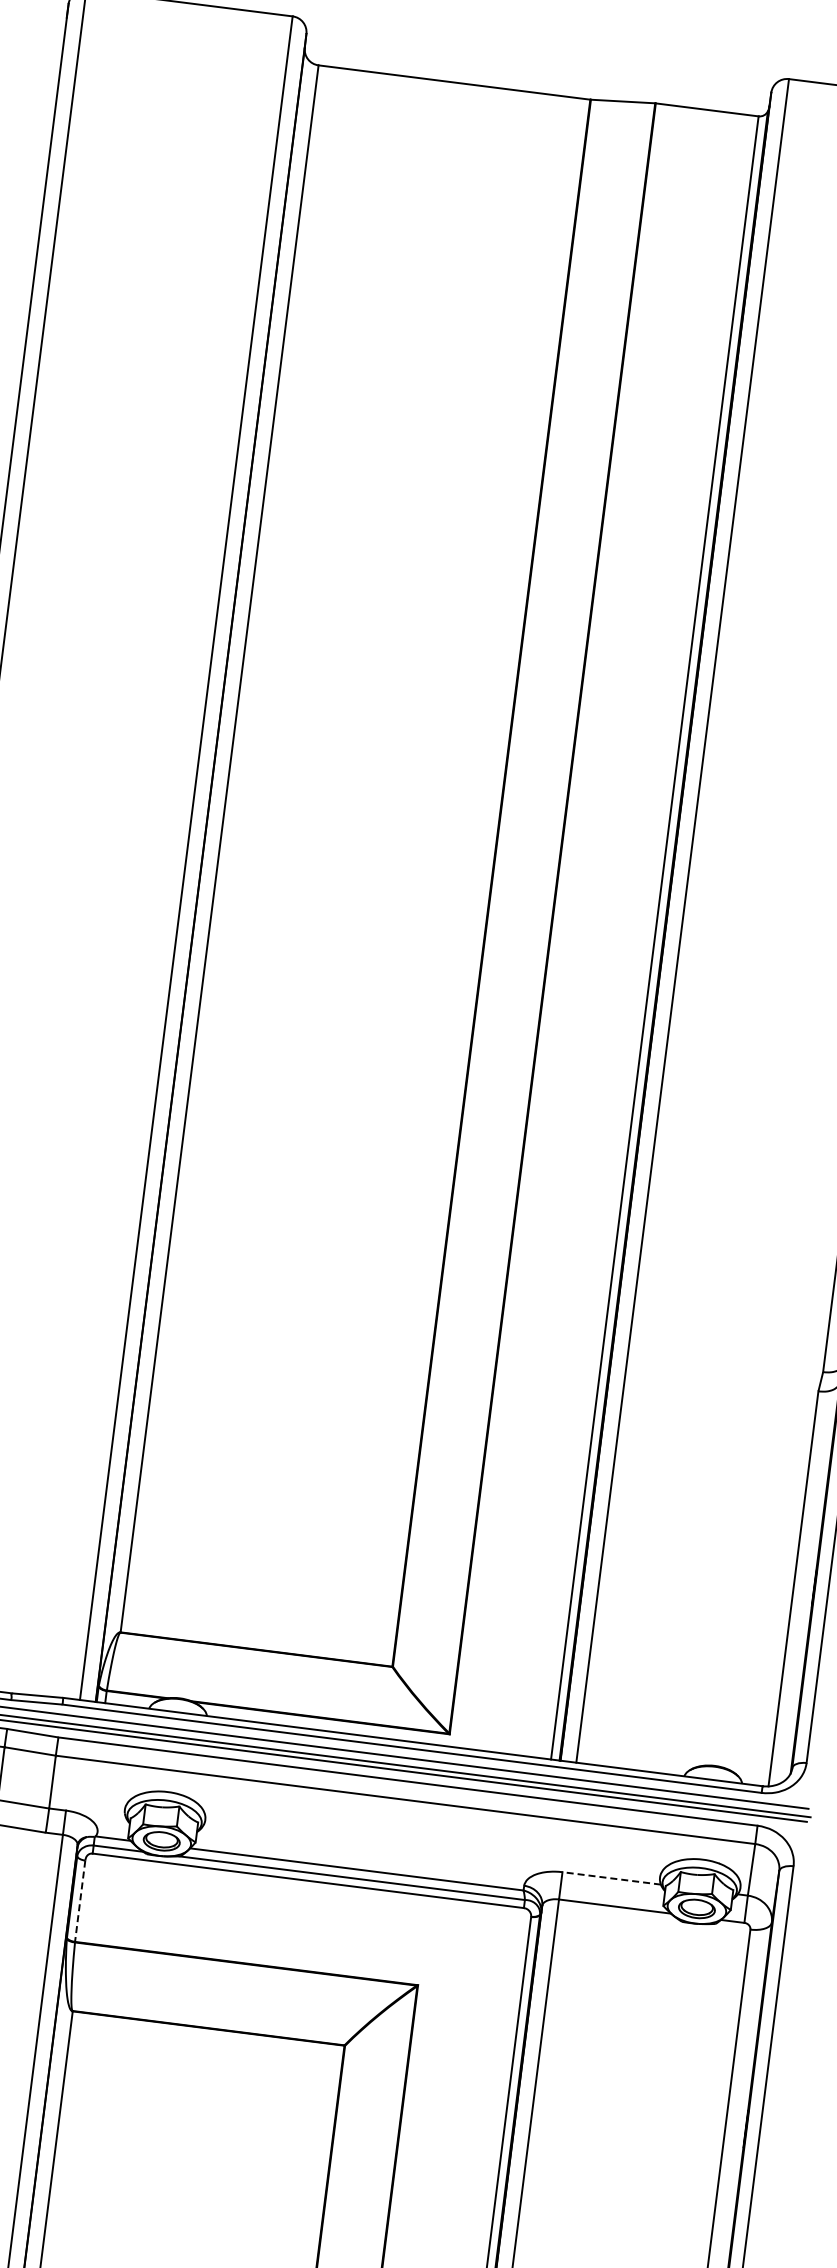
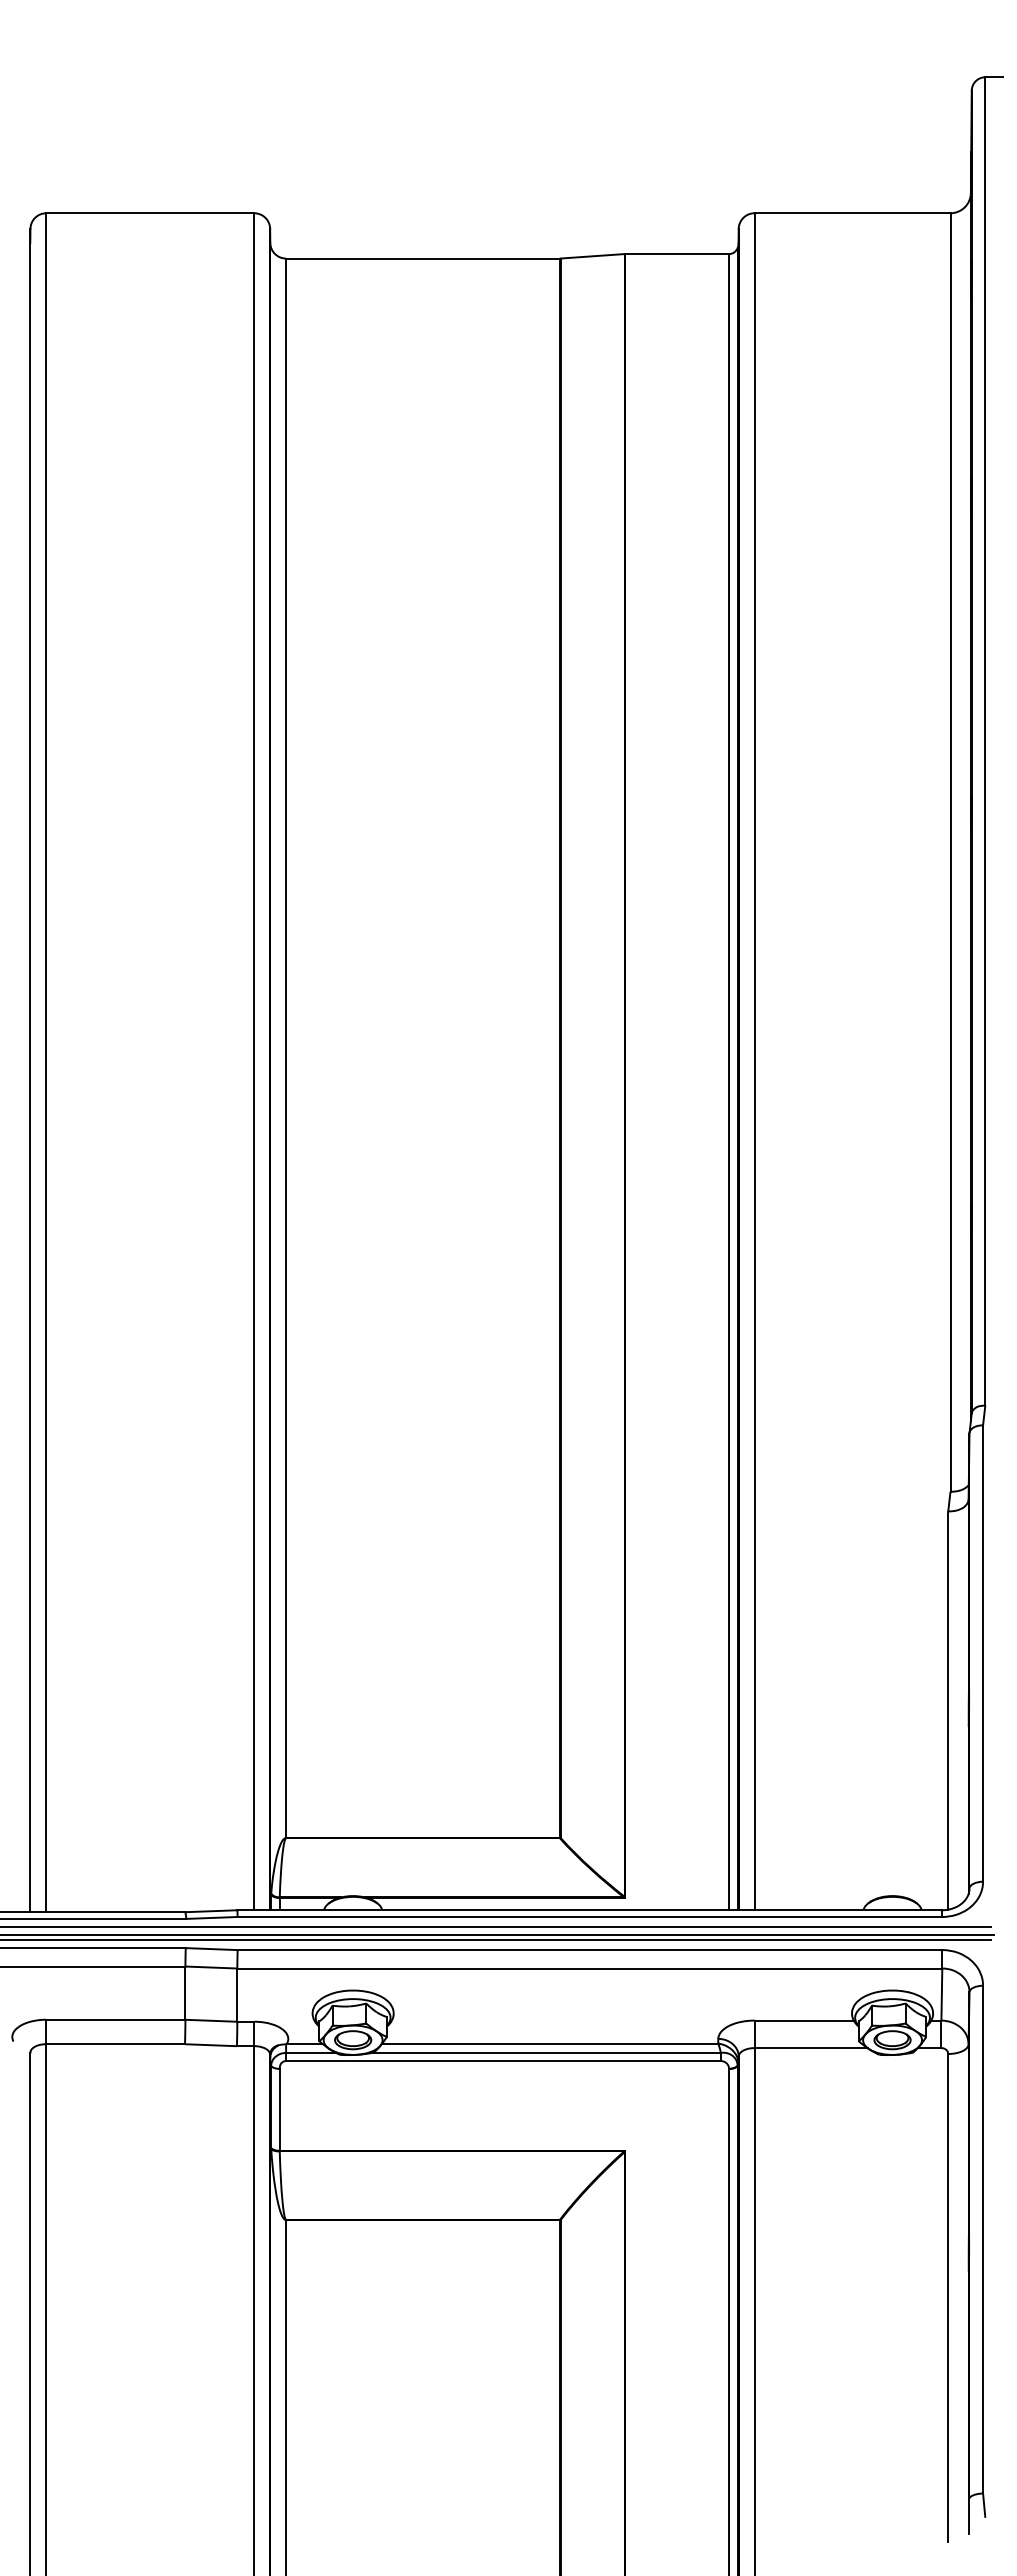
line: (612, 1878) -> (804, 2020), dashed -> solid
line: (80, 1900) -> (279, 2109), dashed -> solid

